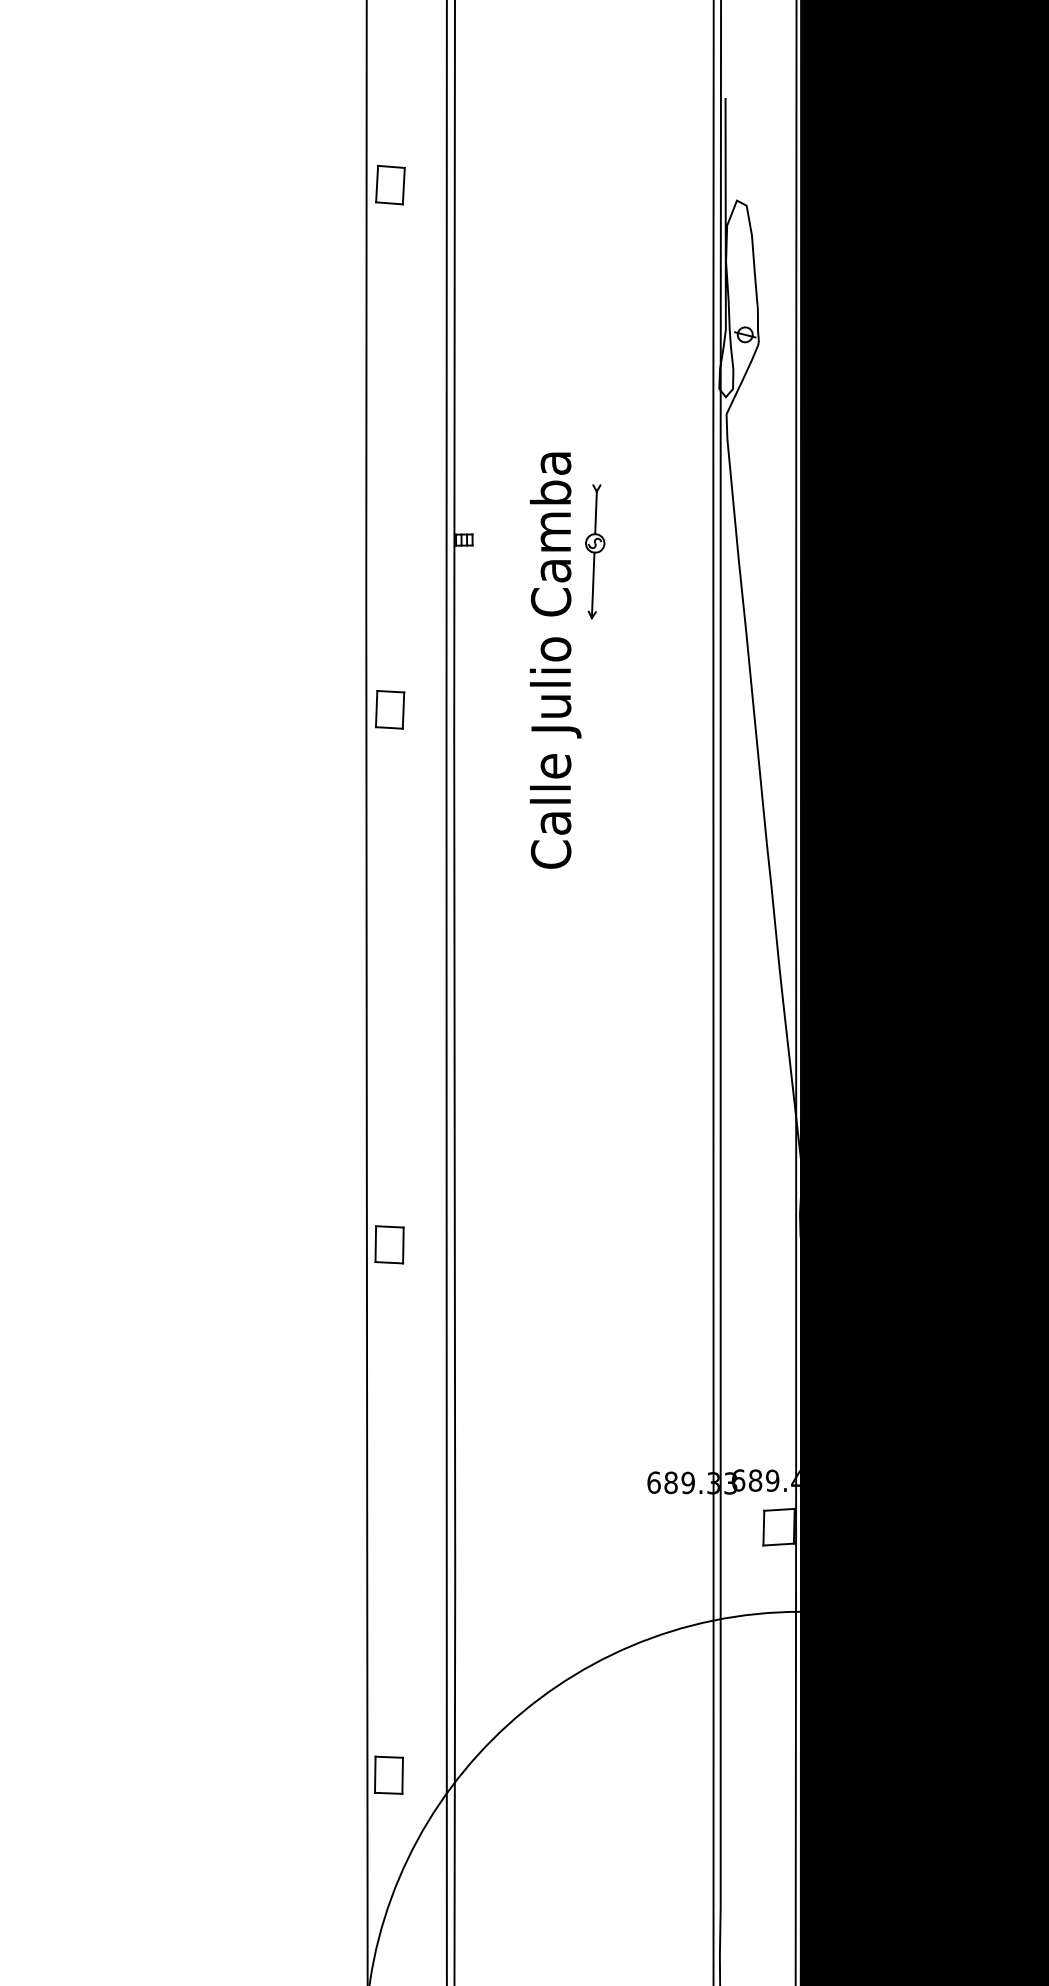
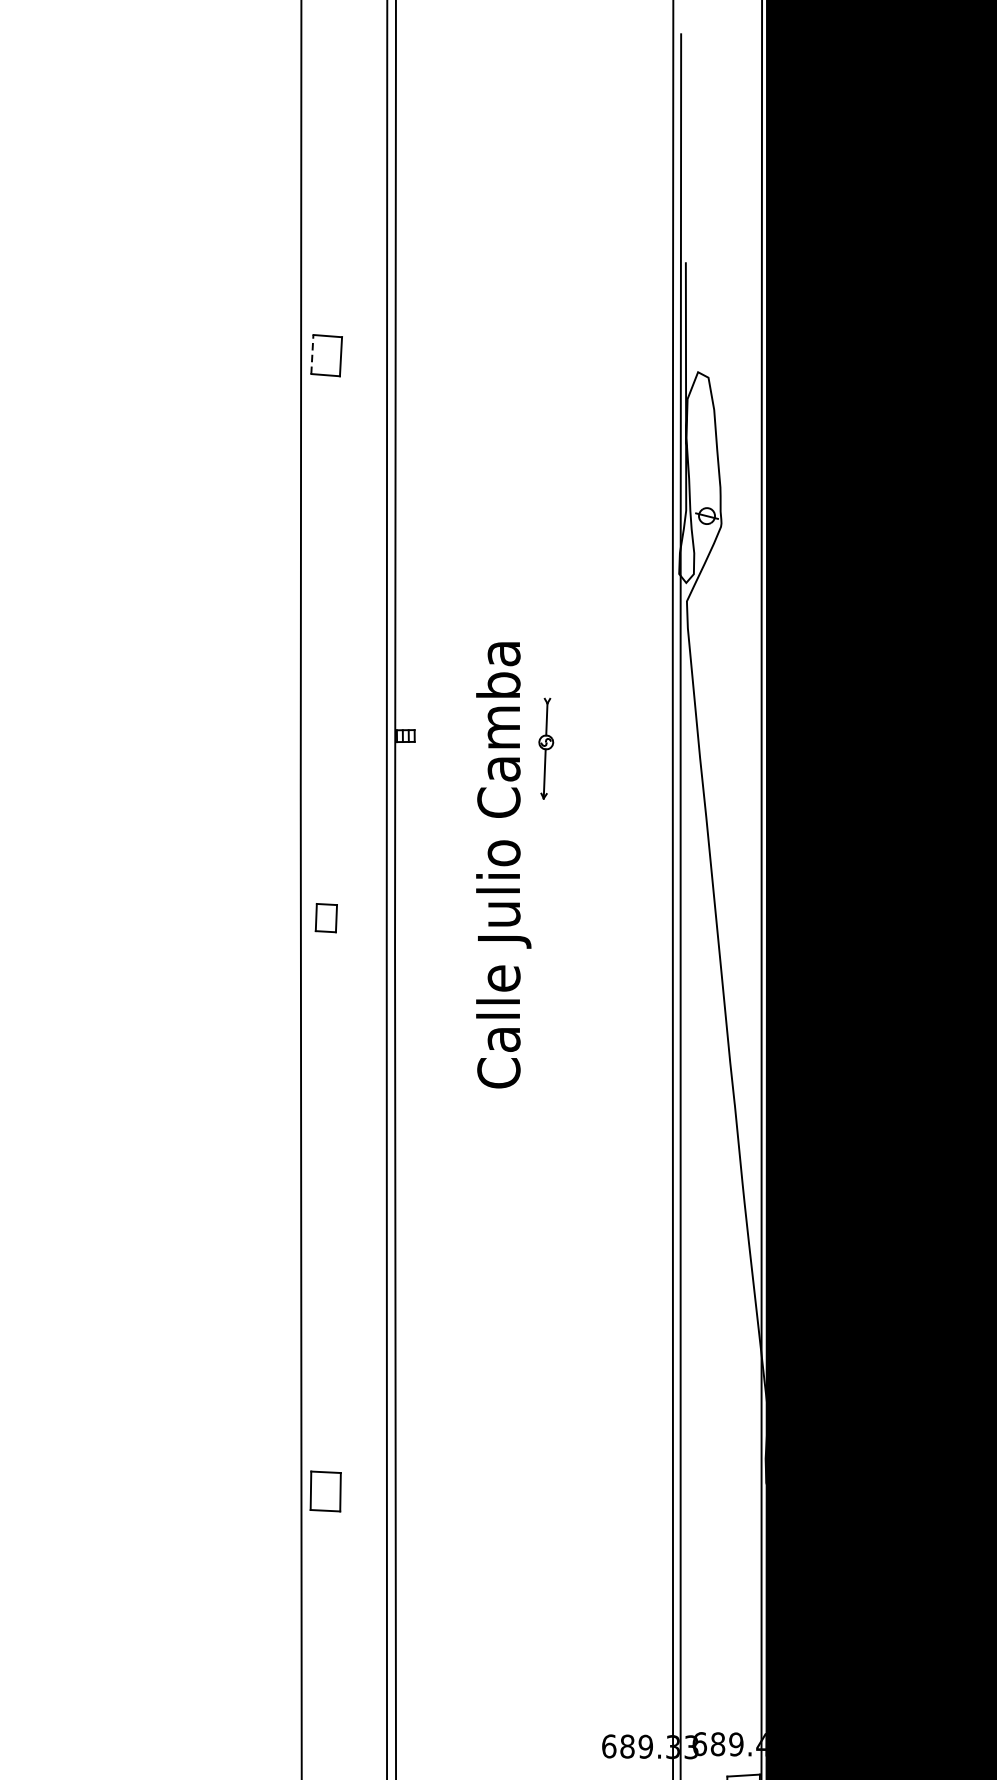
line: (377, 183) -> (312, 353), solid -> dashed
part: (595, 551) -> (546, 748), size x0.7
part: (390, 709) -> (326, 917), size x0.7

